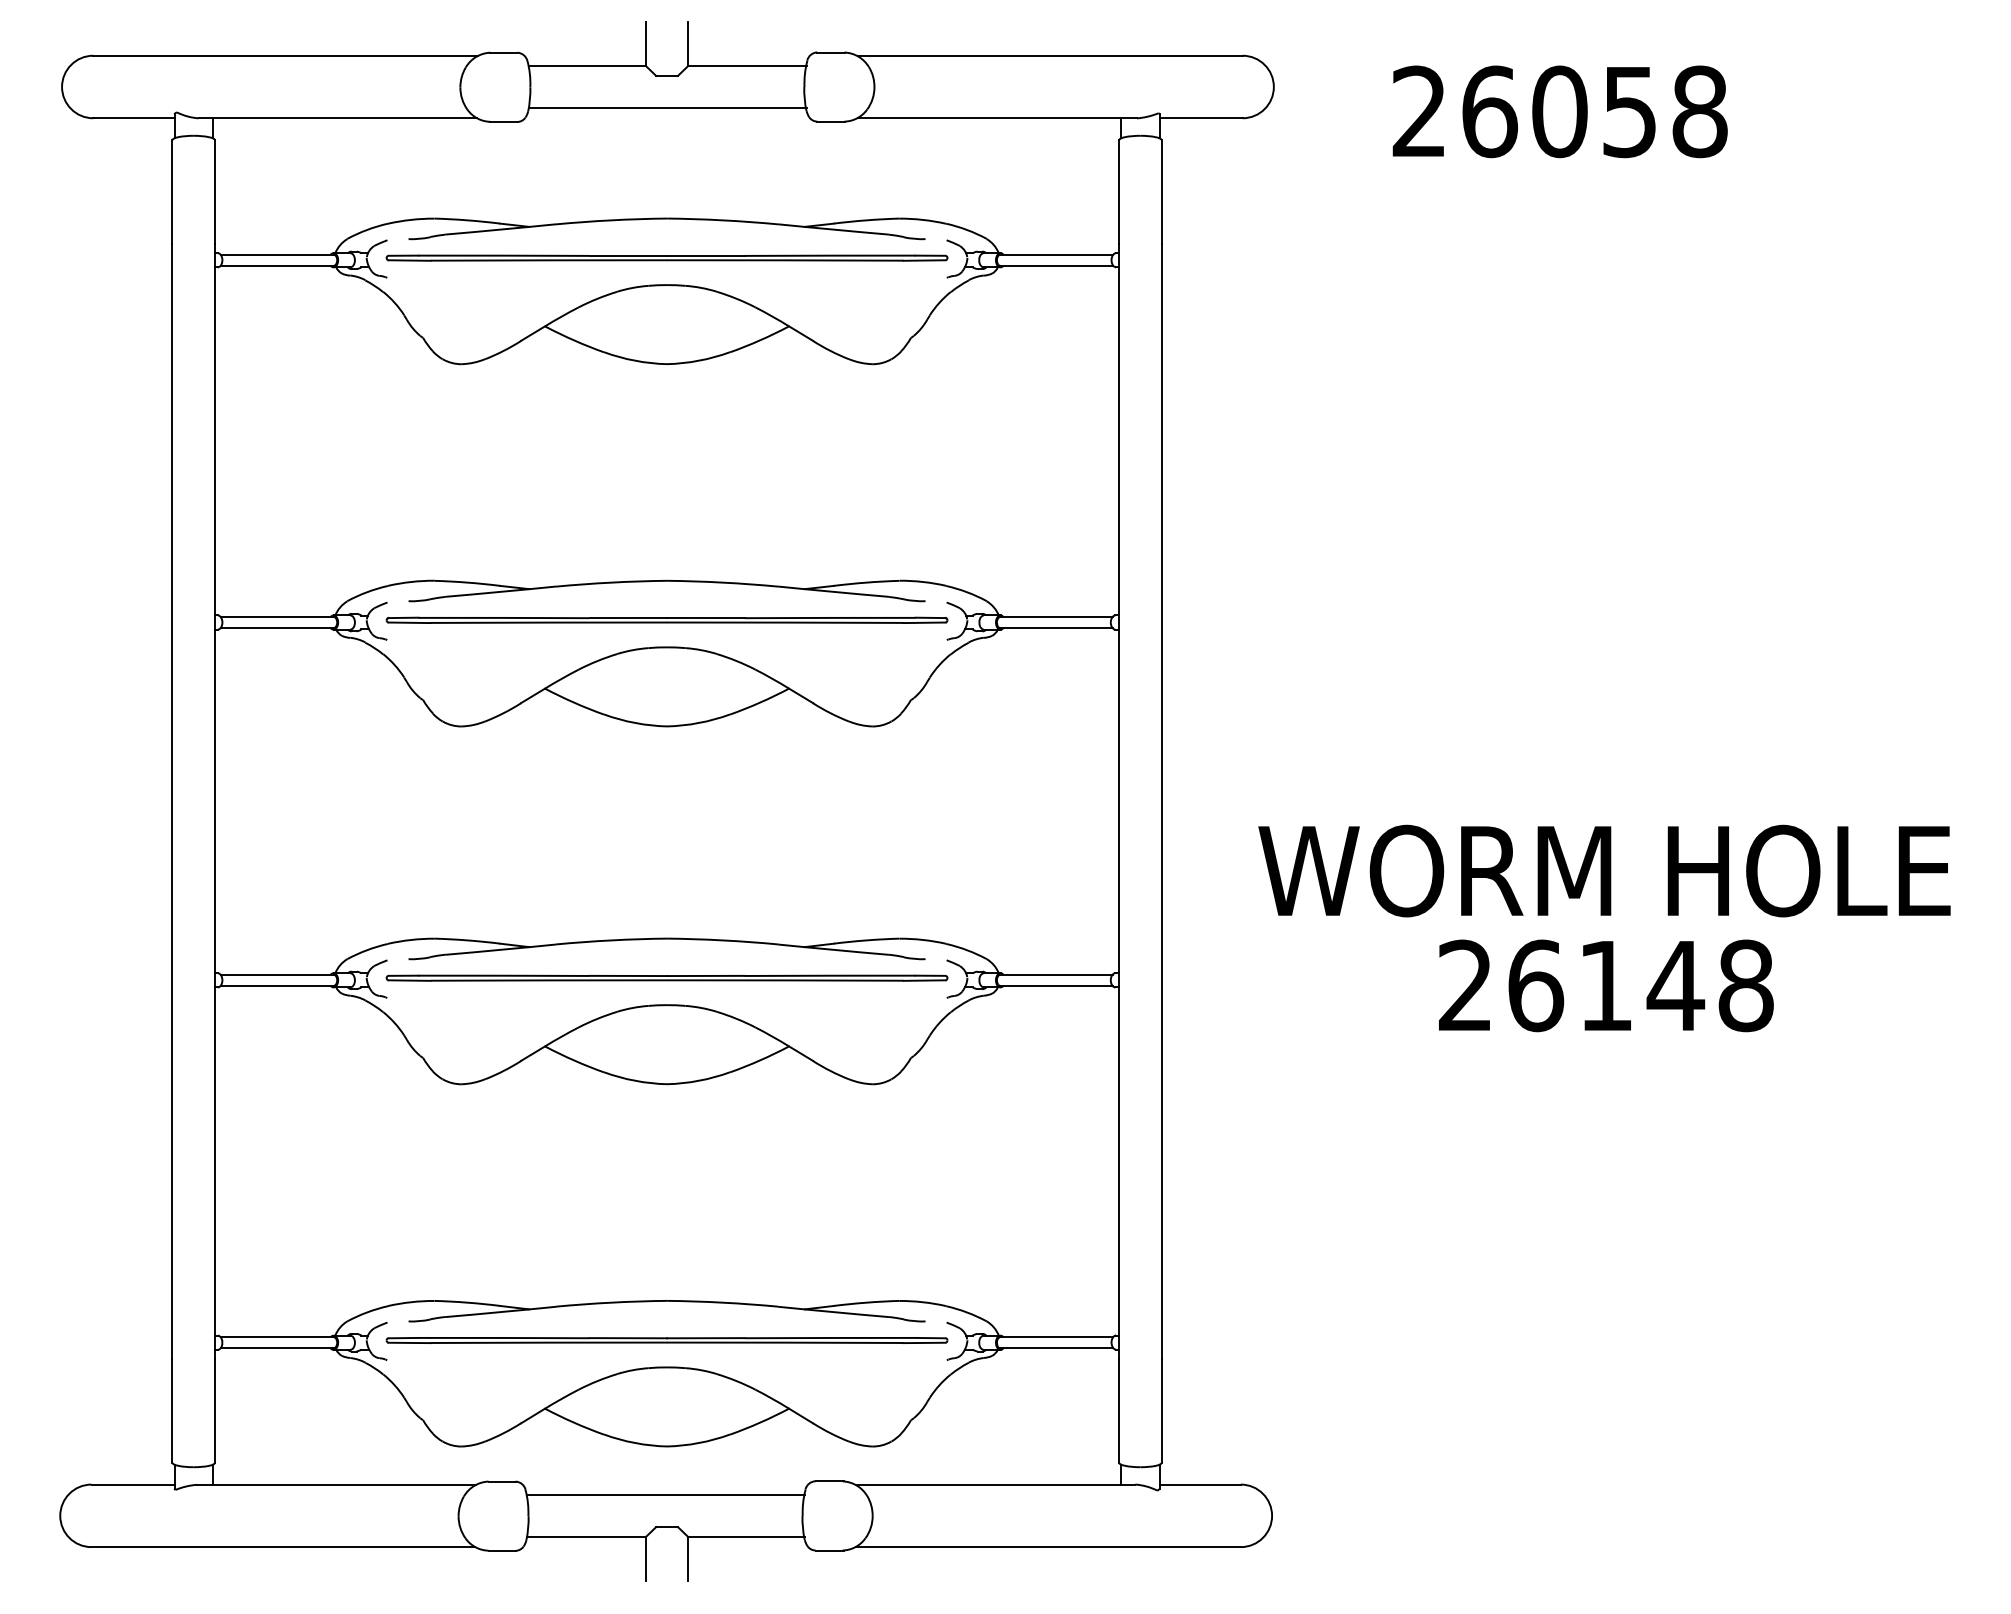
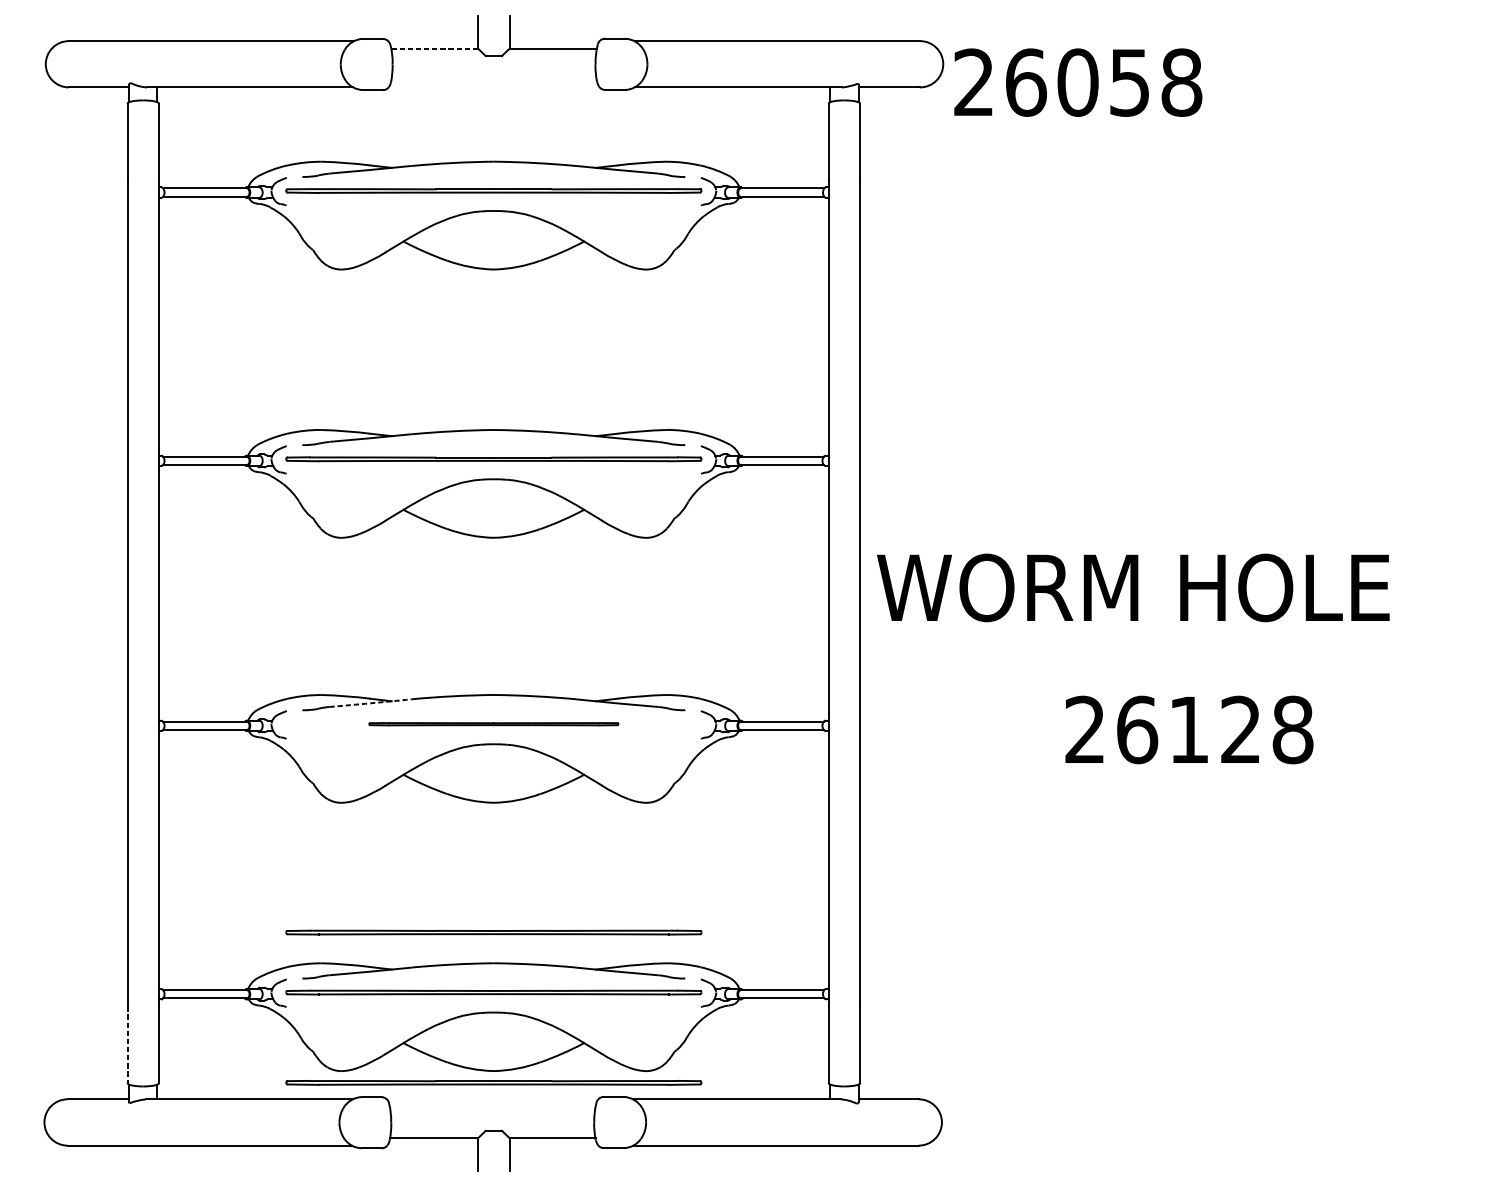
line: (587, 65) -> (434, 48), solid -> dashed
line: (667, 108) -> (494, 80), removed
text: (1559, 111) -> (1077, 82), moved
text: (1604, 870) -> (1133, 587), moved
arc: (500, 949) -> (370, 703), solid -> dashed
part: (666, 977) -> (493, 723), size x0.6
text: (1675, 984) -> (1240, 728), 26148 -> 26128
part: (666, 1259) -> (493, 932), added
line: (172, 1410) -> (127, 1044), solid -> dashed
part: (666, 1461) -> (493, 1082), added
line: (665, 1494) -> (492, 1106), removed

